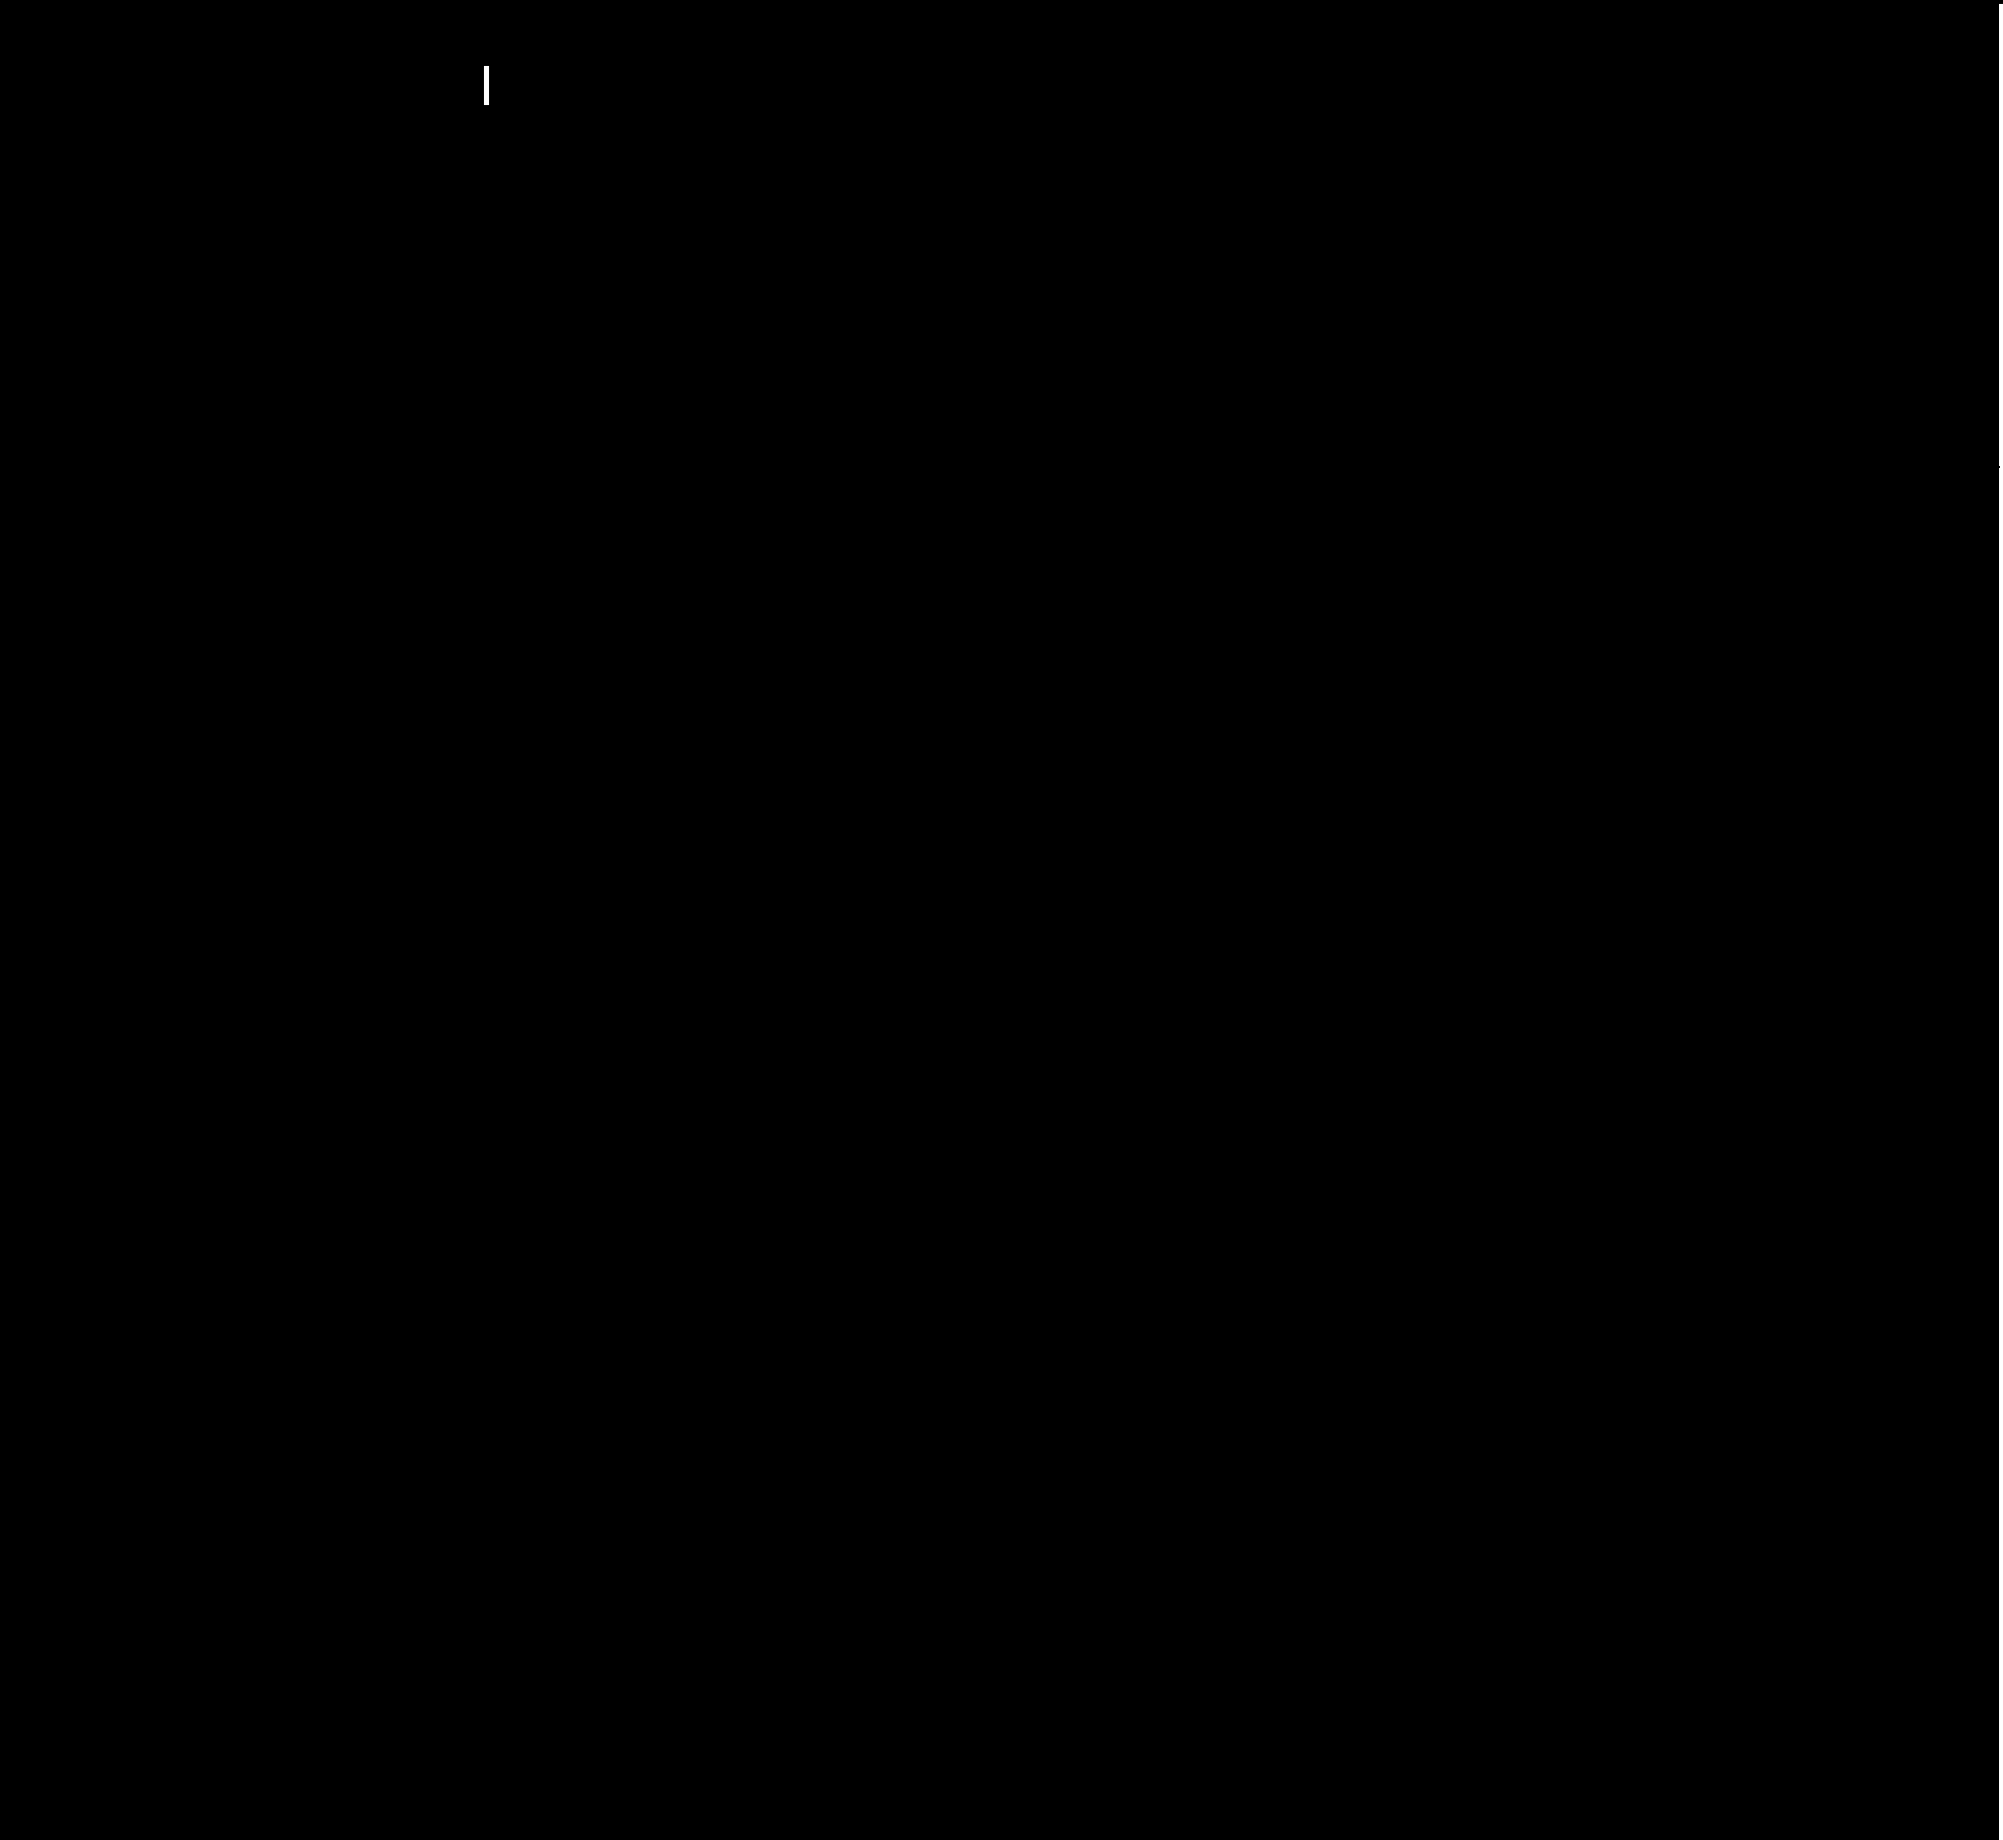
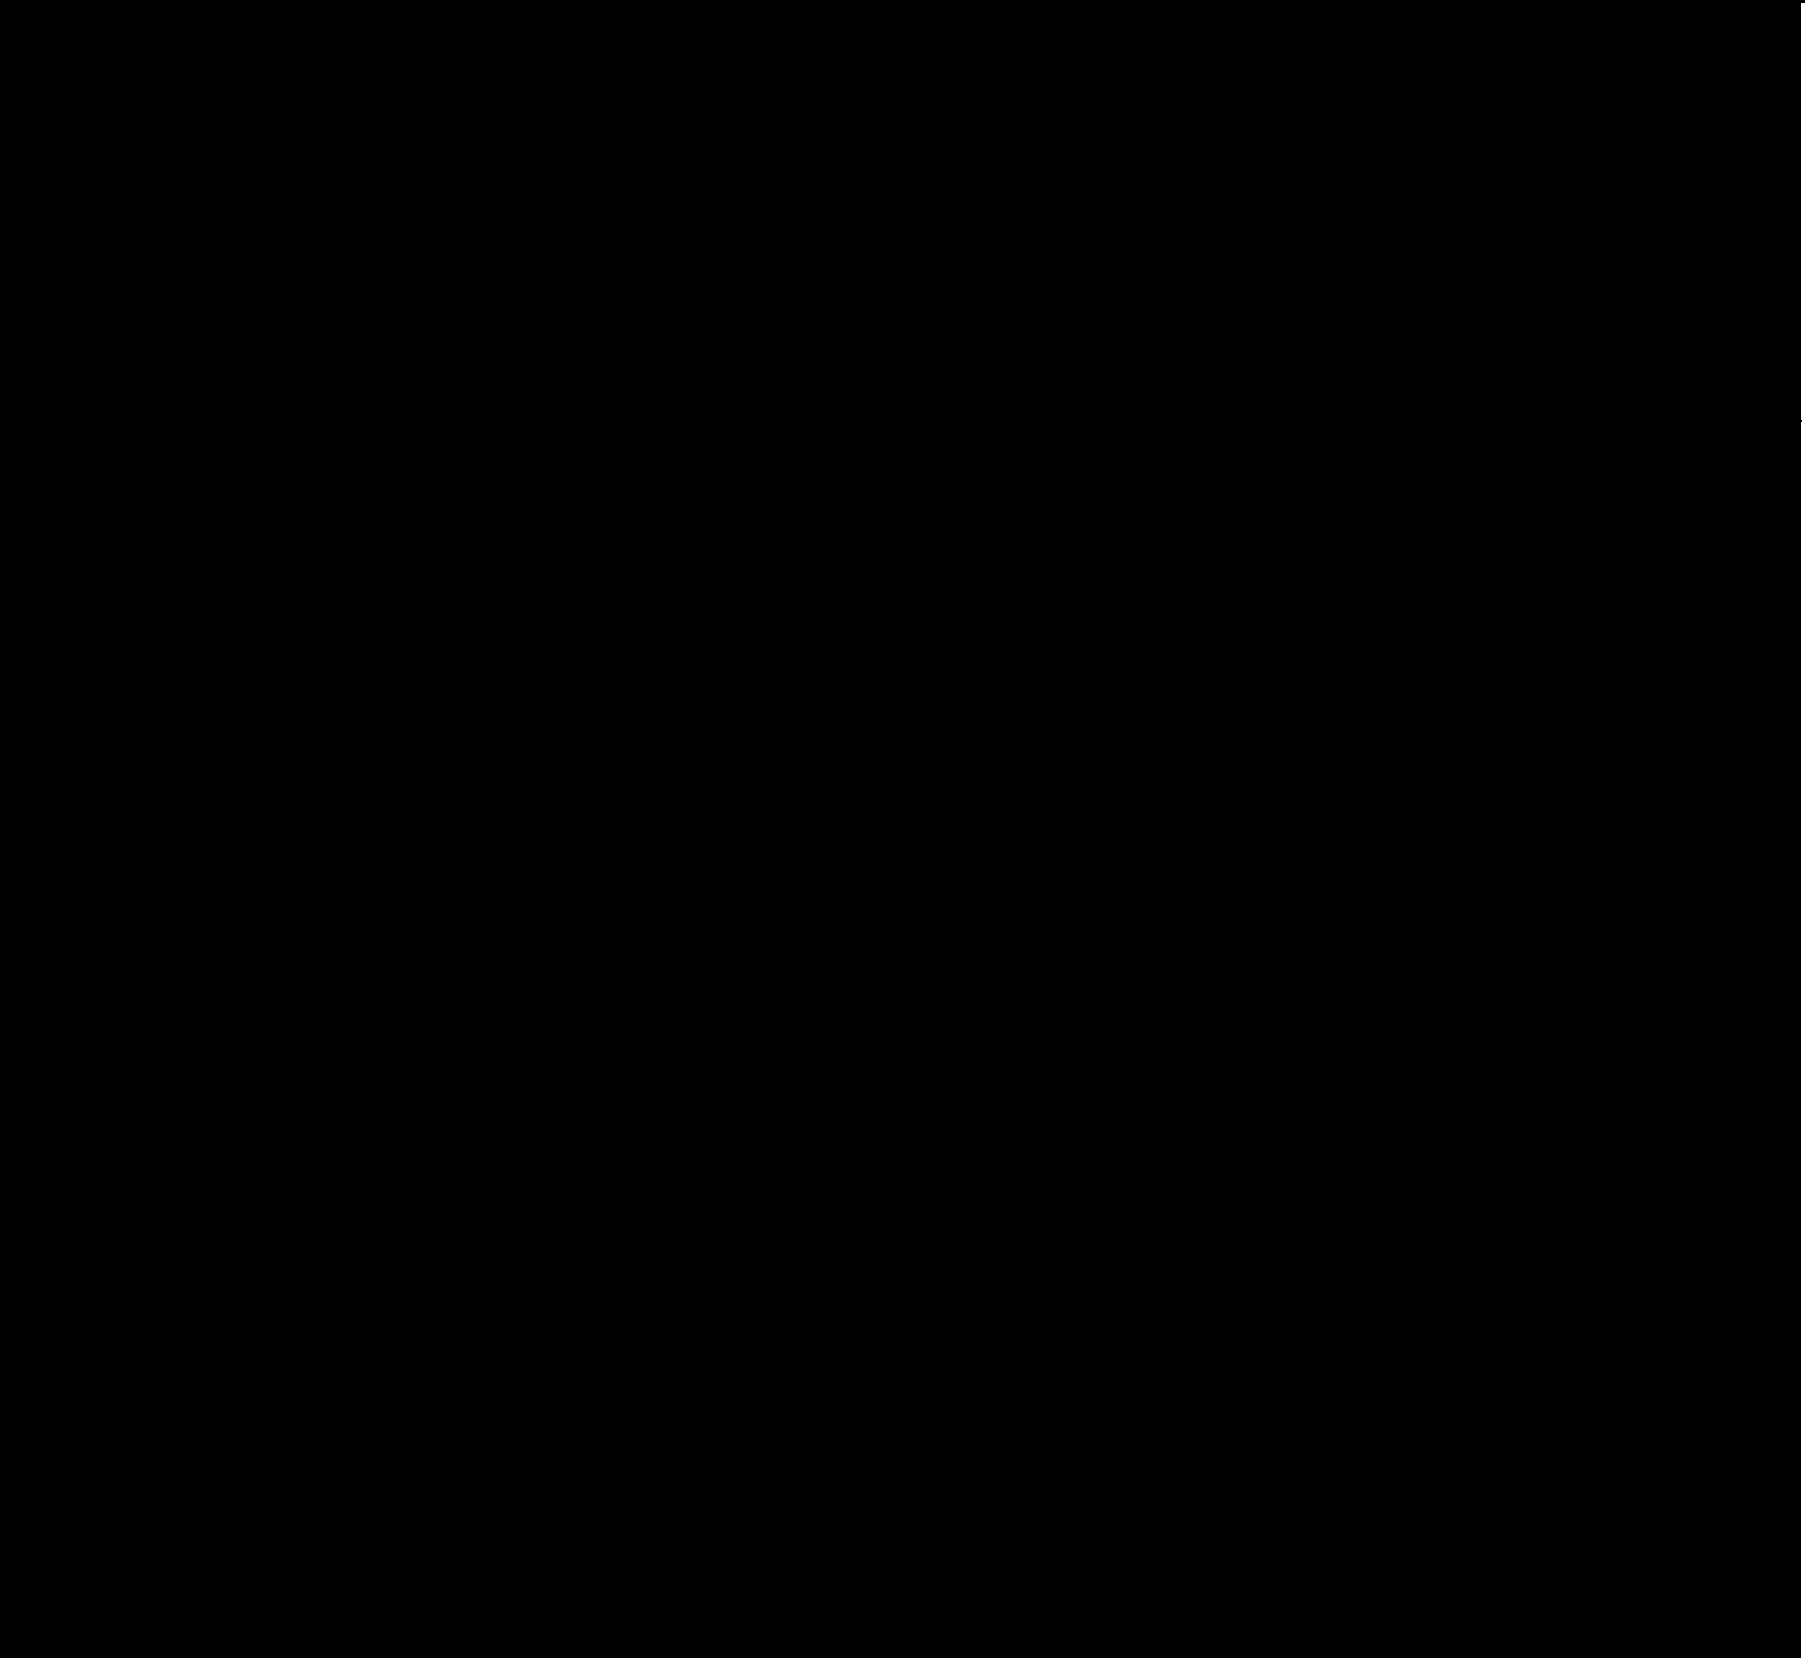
fill: (486, 85) -> (438, 77), added

